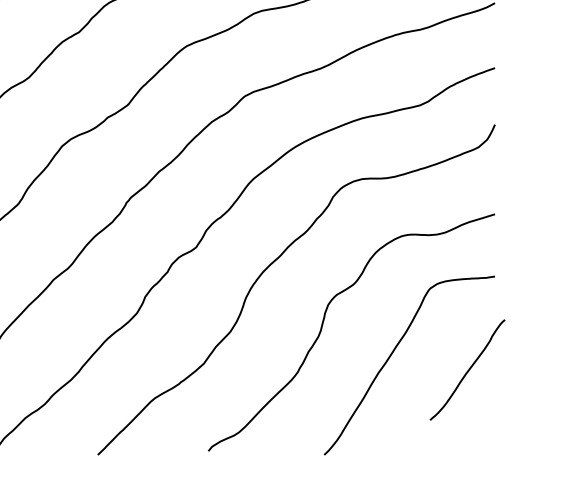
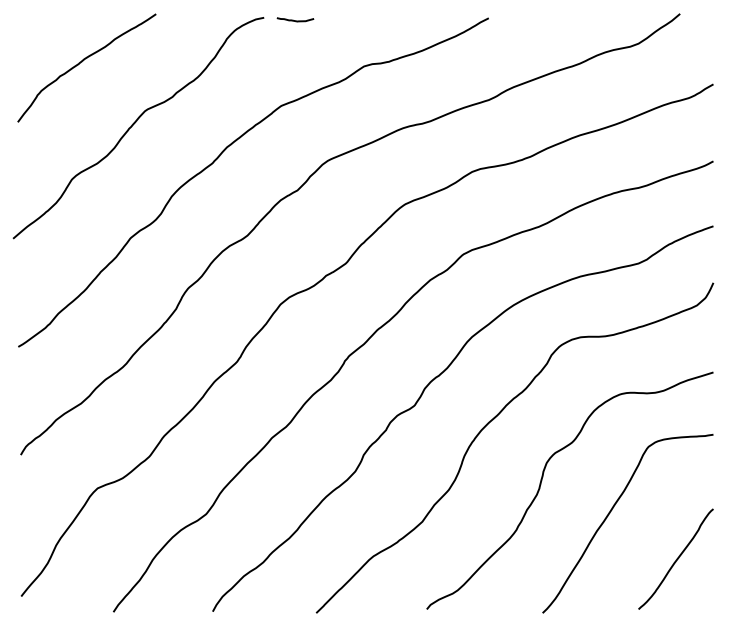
curve: (468, 369) -> (676, 558), moved

